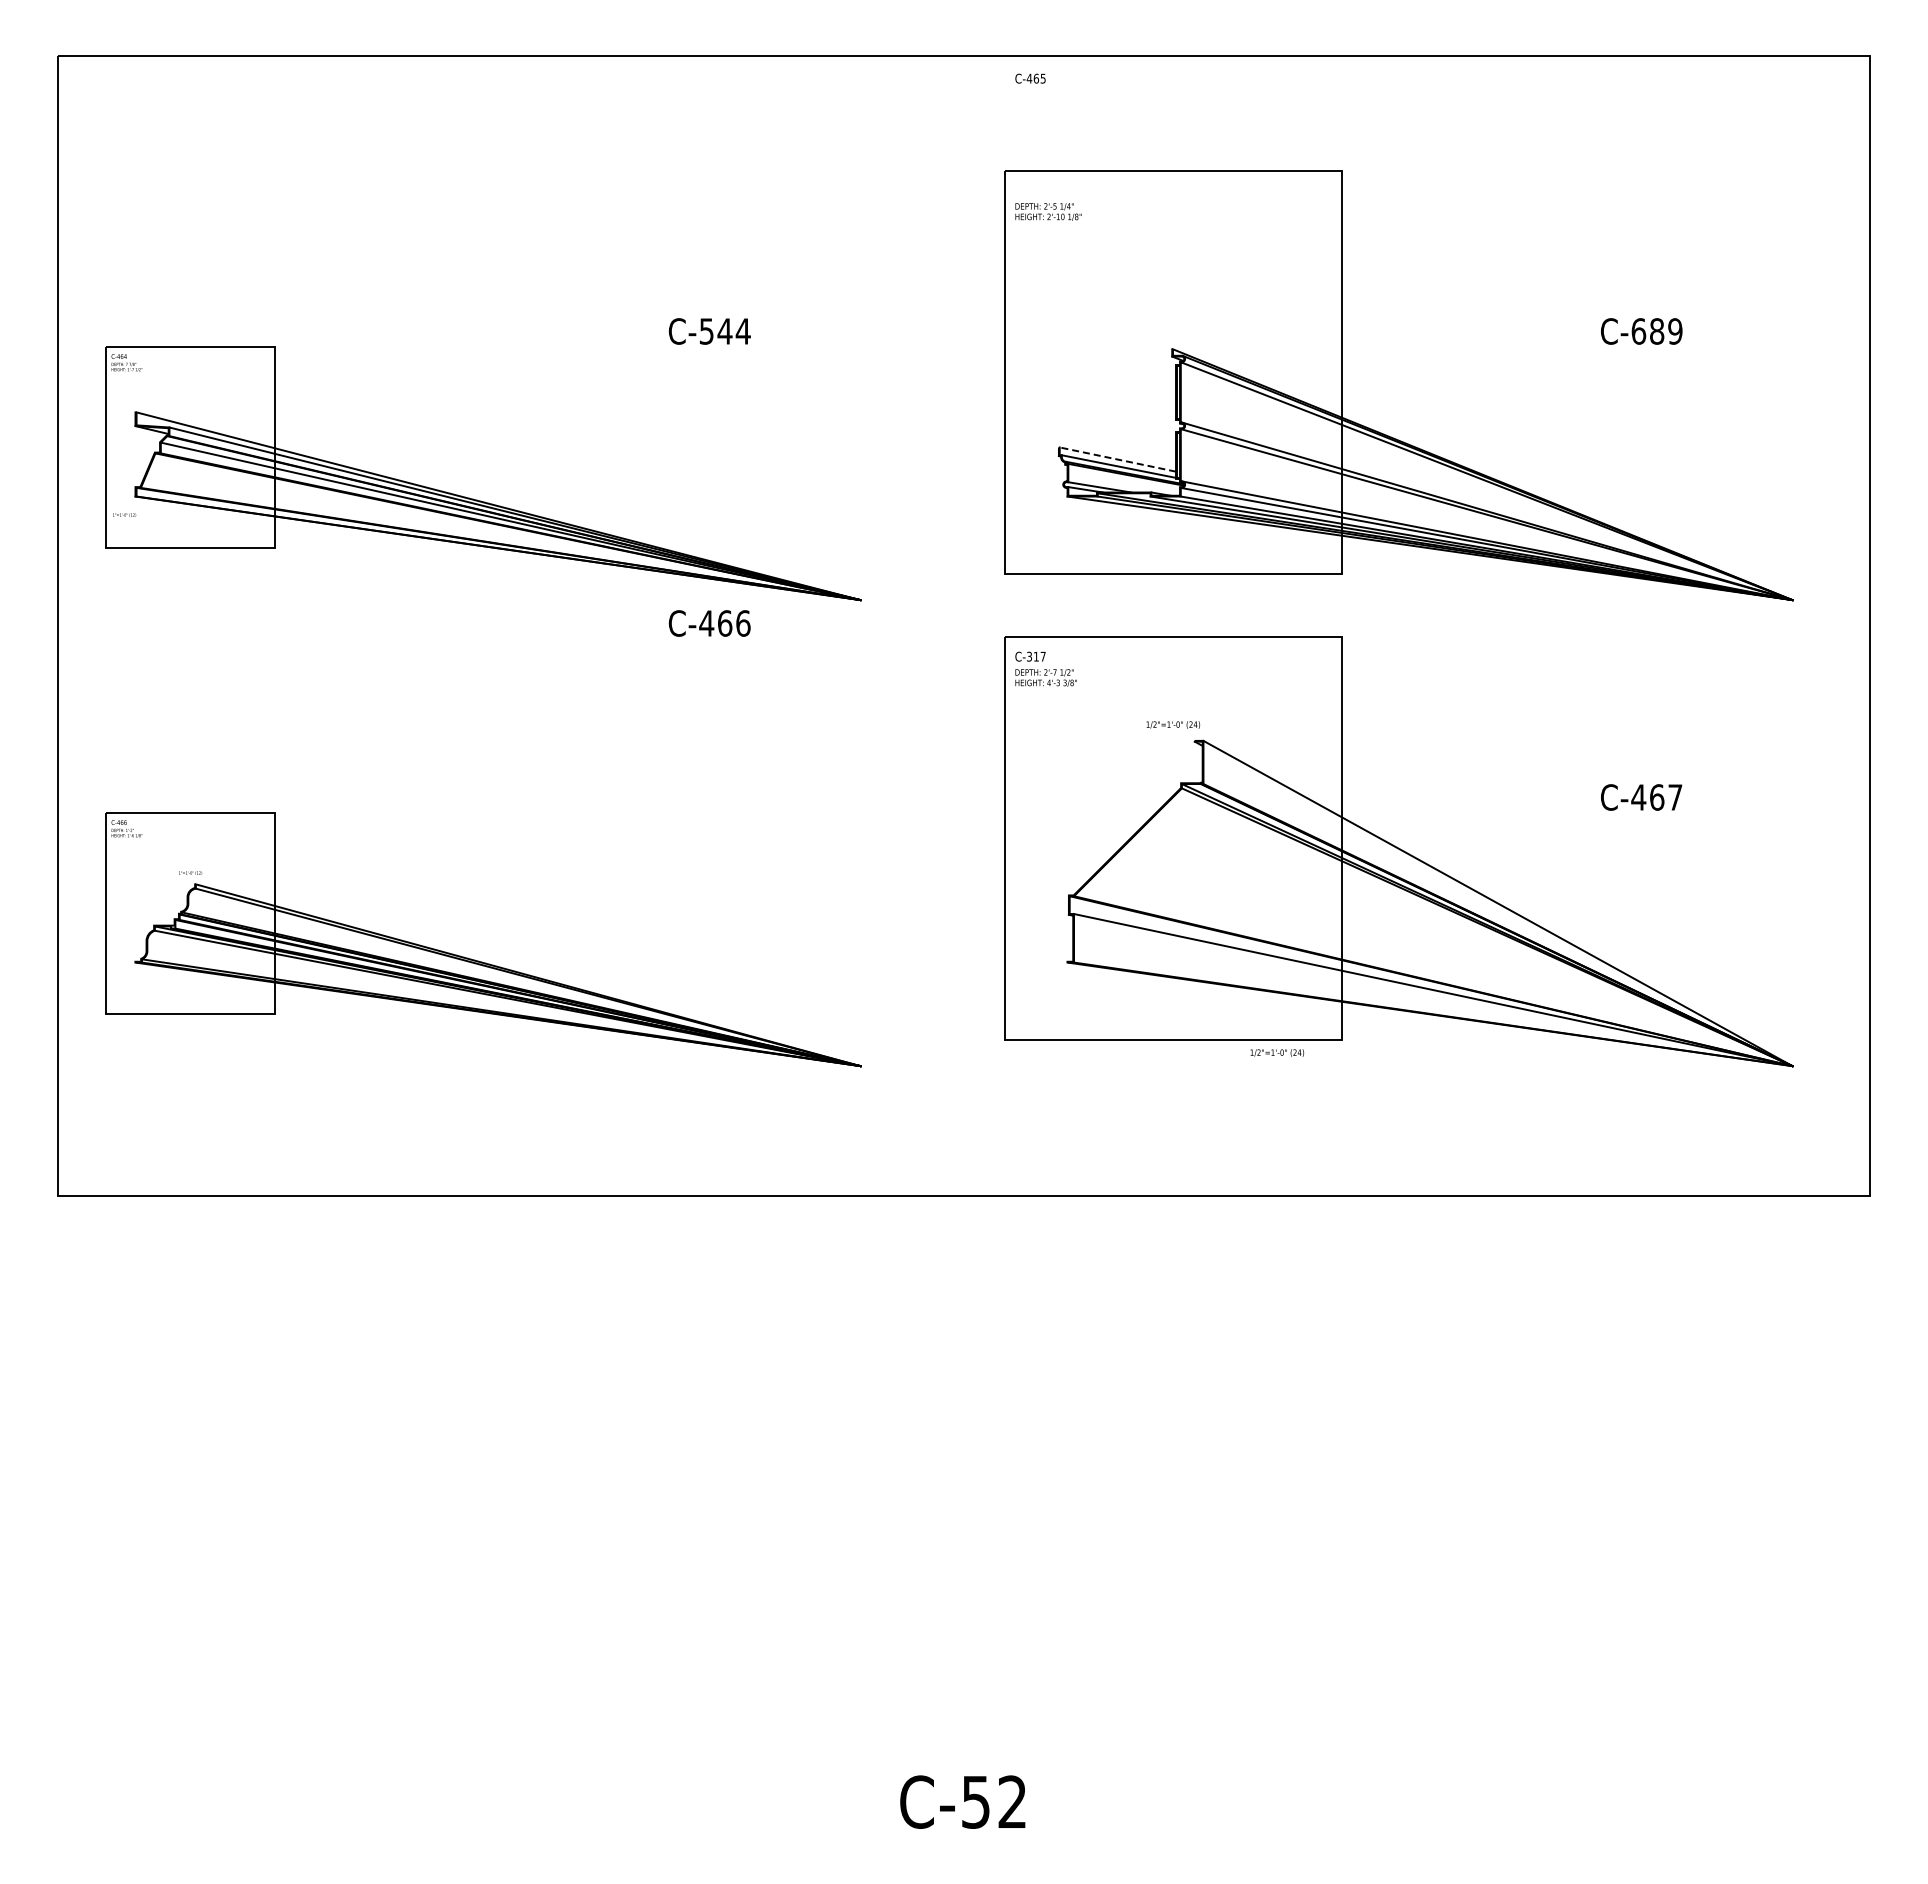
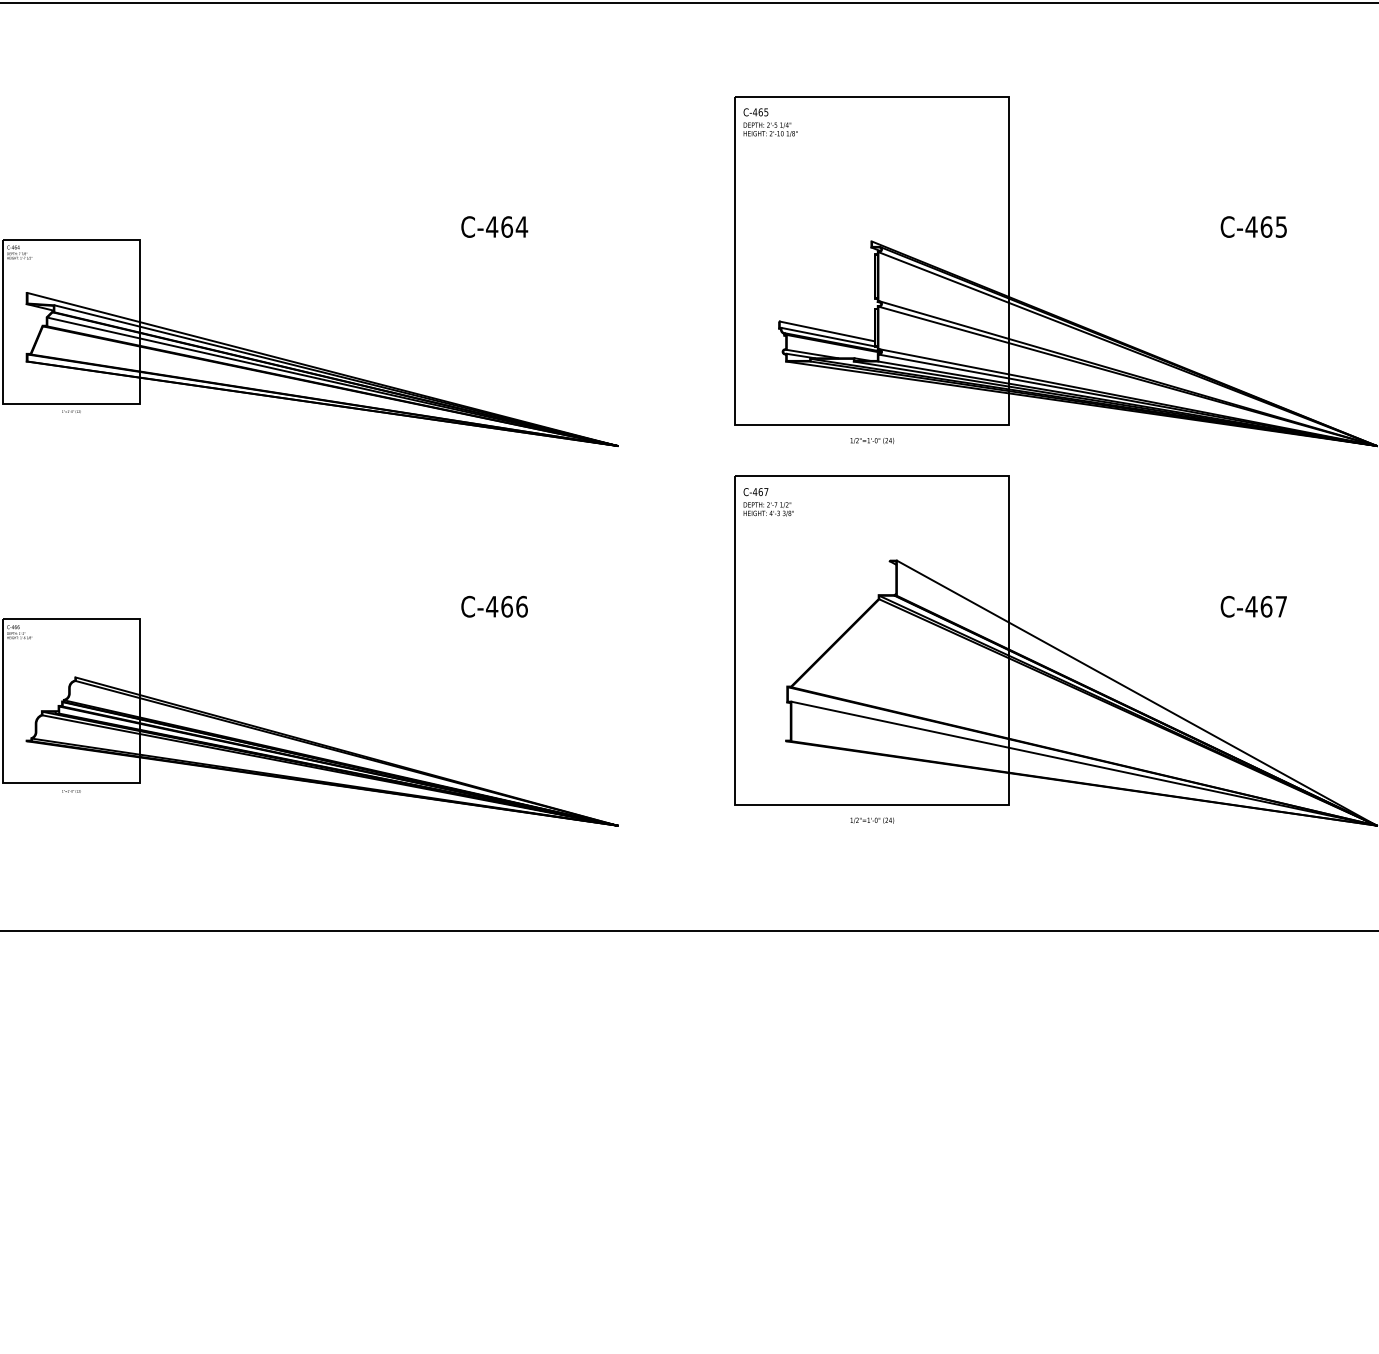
text: (1030, 78) -> (755, 112), moved
text: (715, 331) -> (499, 227), C-544 -> C-464
text: (1656, 331) -> (1266, 227), C-689 -> C-465
line: (1117, 459) -> (826, 331), dashed -> solid
text: (124, 514) -> (71, 411), moved
text: (709, 623) -> (494, 606), moved
text: (1032, 656) -> (757, 491), C-317 -> C-467
text: (1172, 724) -> (871, 440), moved
text: (190, 872) -> (71, 790), moved
text: (1276, 1052) -> (871, 820), moved

